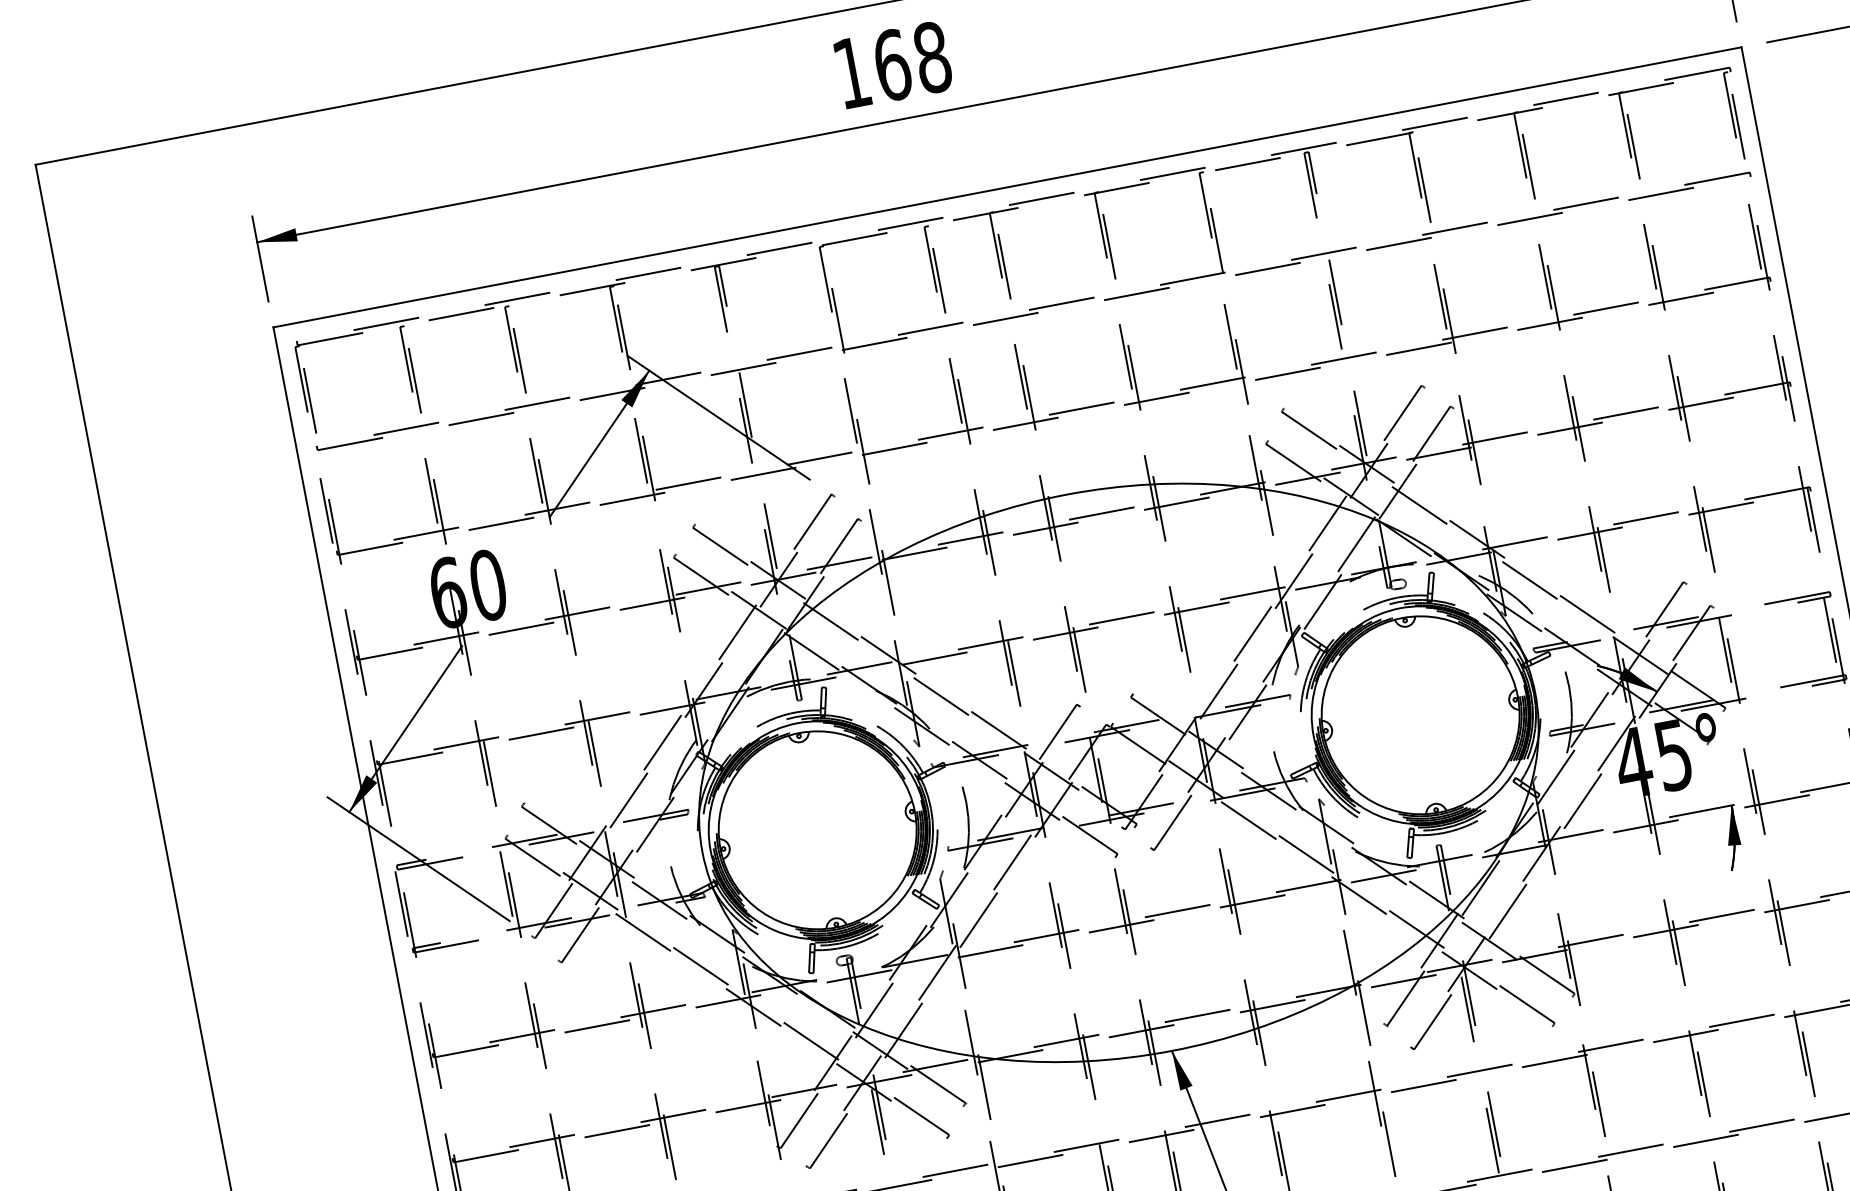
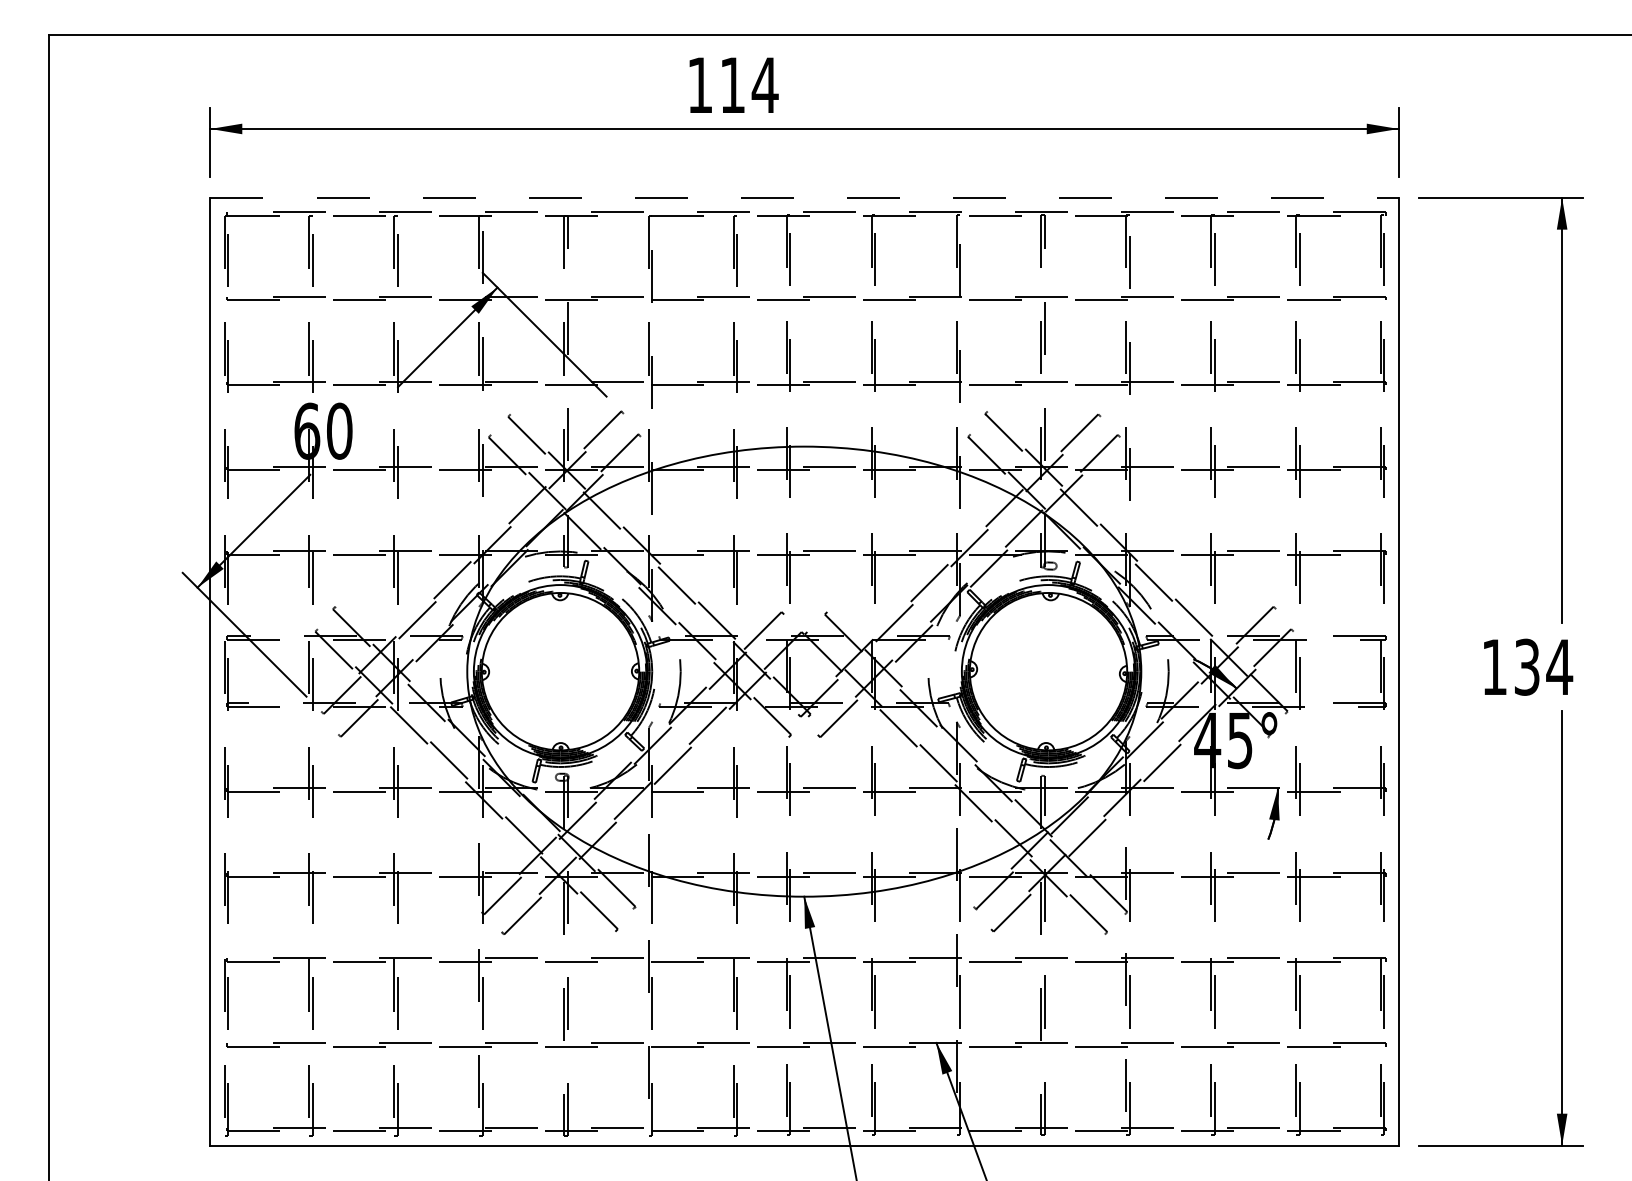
text: (912, 60) -> (749, 84), 168 -> 114
line: (1008, 186) -> (805, 197), solid -> dashed

